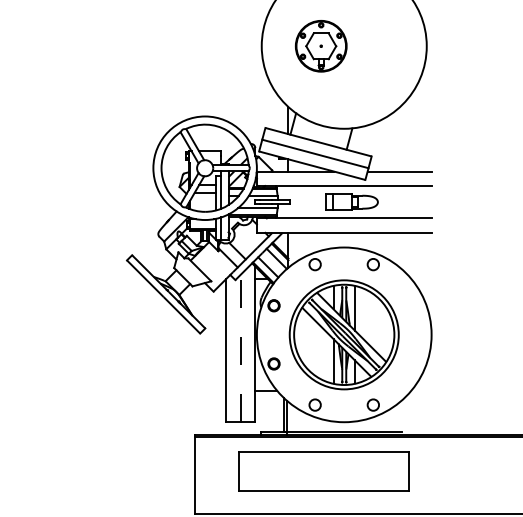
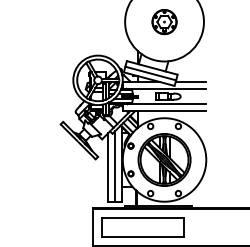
part: (321, 47) -> (164, 22), moved
line: (241, 348) -> (115, 166), dashed -> solid
part: (323, 471) -> (142, 227), moved

